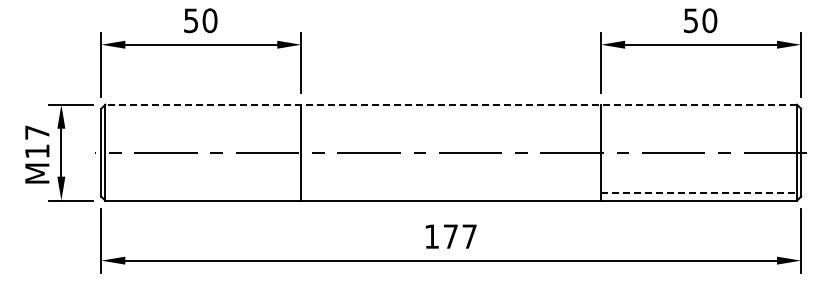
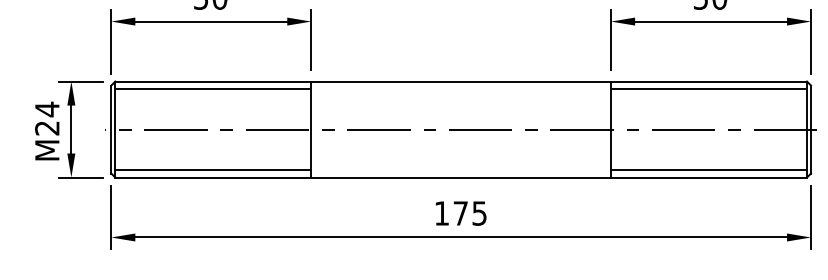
line: (451, 104) -> (461, 81), dashed -> solid
line: (203, 111) -> (213, 88), added
line: (699, 111) -> (709, 88), added
text: (37, 141) -> (47, 118), 17 -> 24
line: (203, 193) -> (213, 170), added
line: (699, 193) -> (709, 170), dashed -> solid
text: (469, 236) -> (479, 213), 177 -> 175

